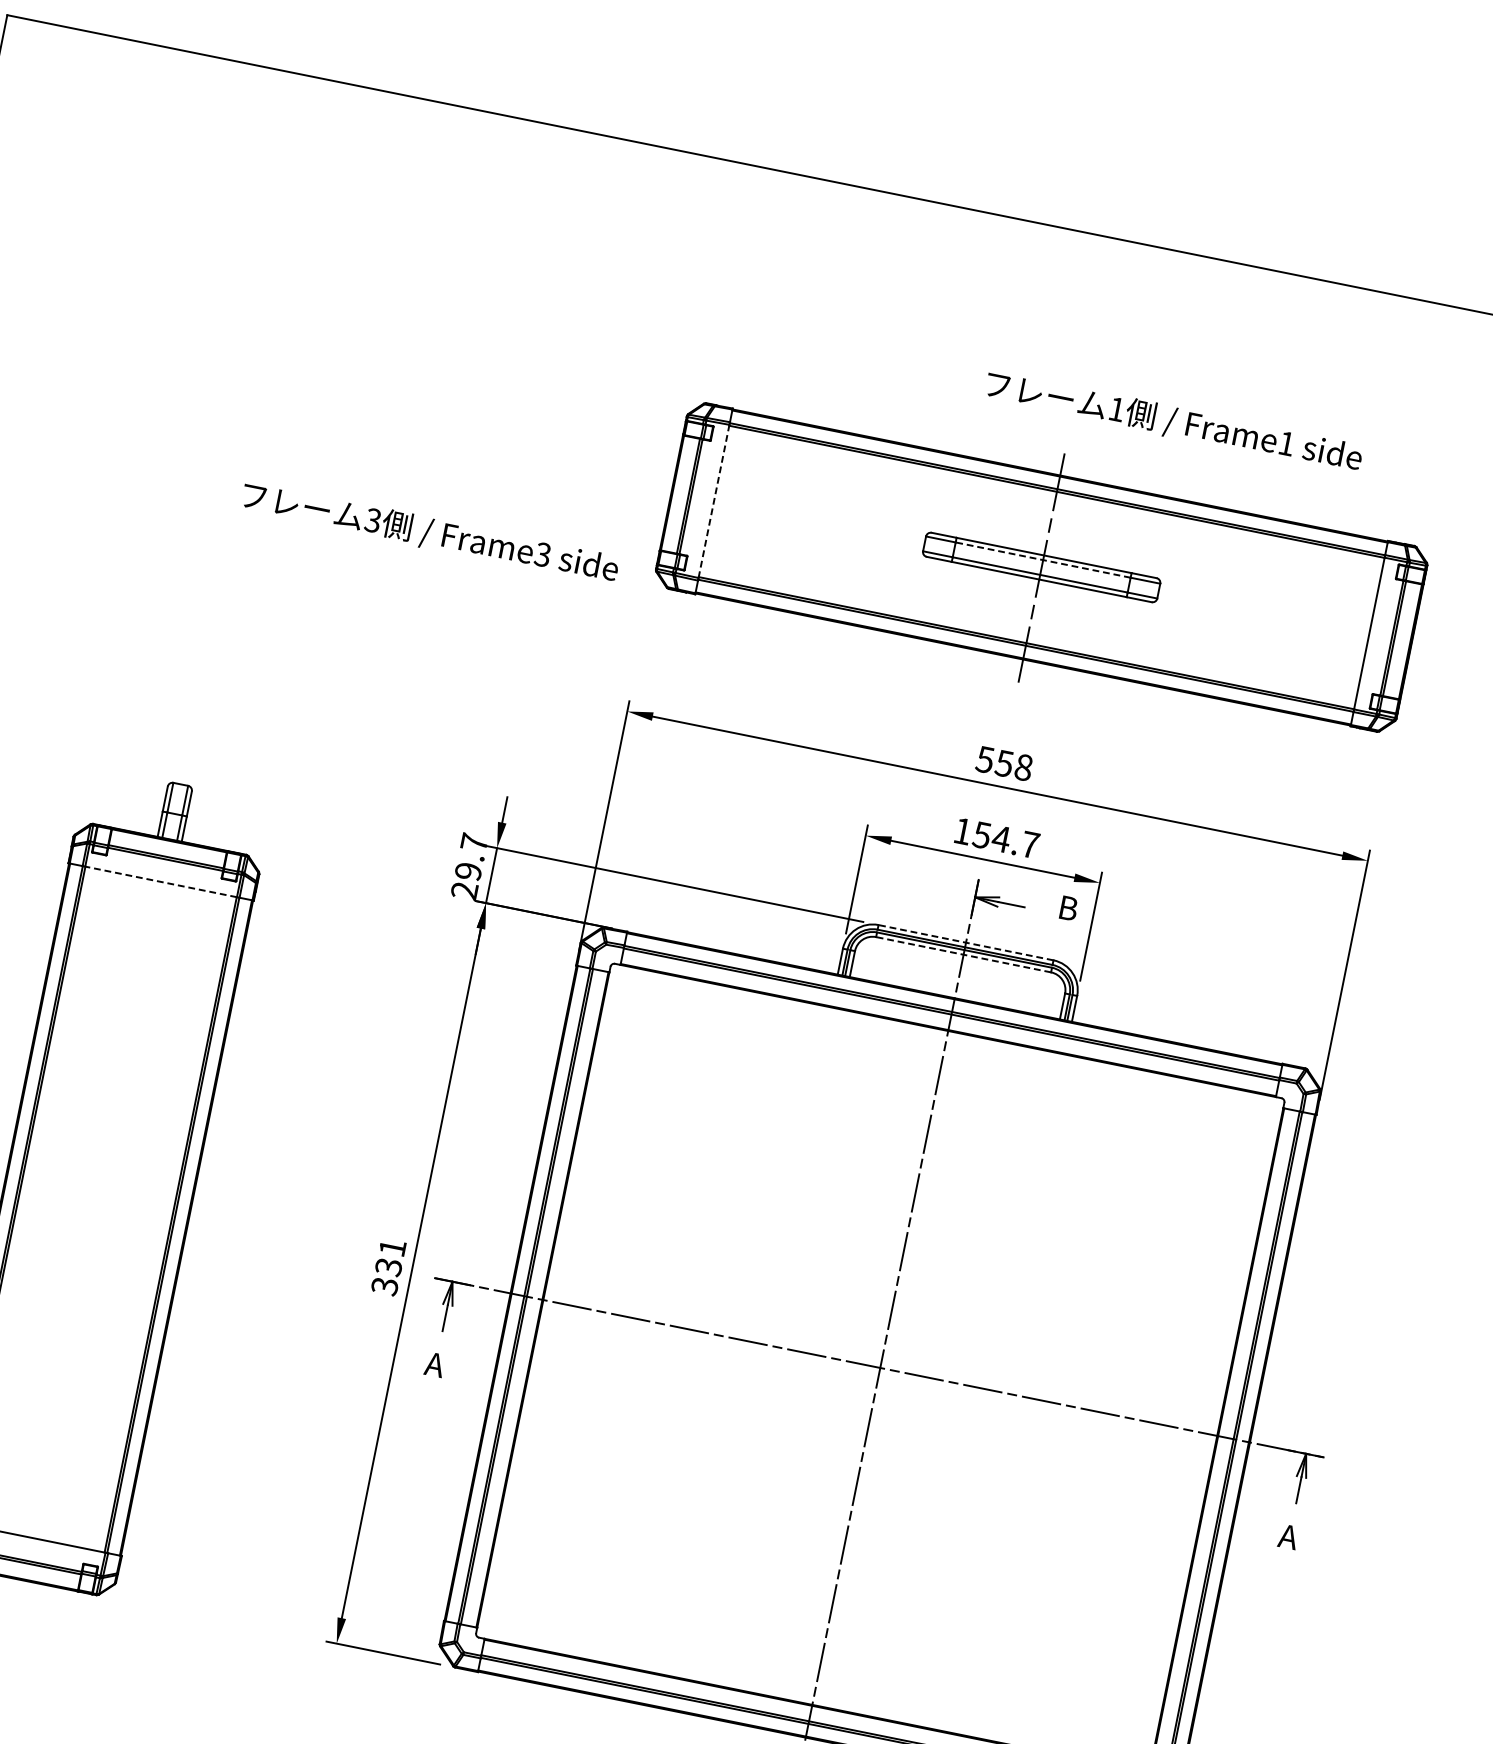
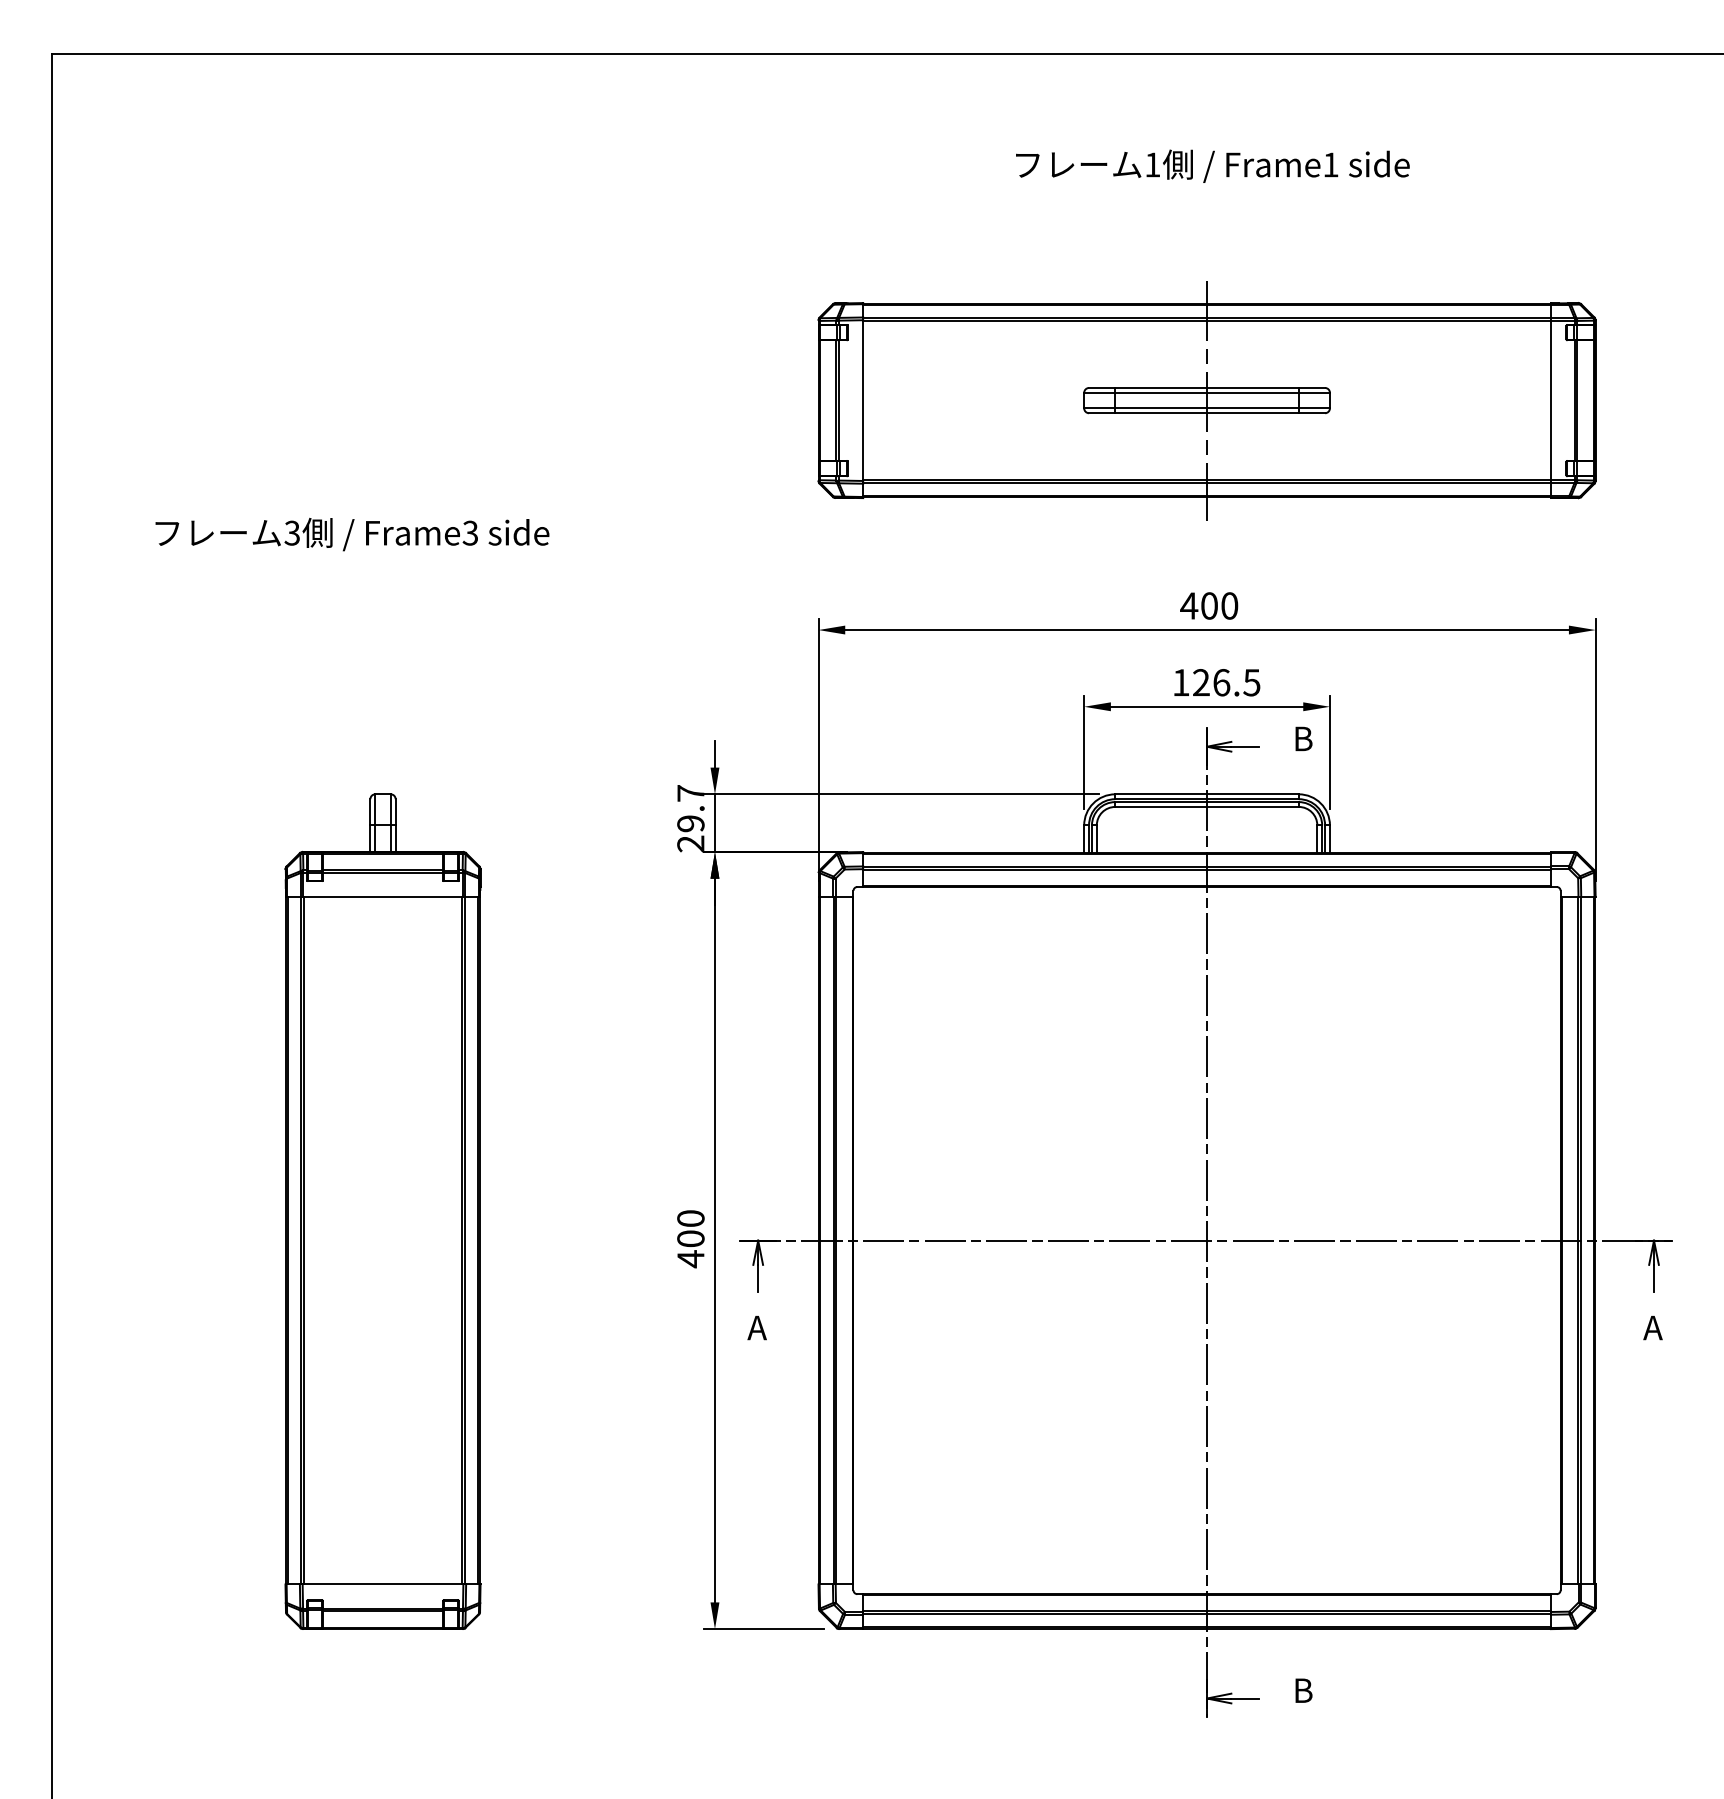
text: (1173, 421) -> (1212, 165), moved
line: (714, 501) -> (863, 400), dashed -> solid
text: (430, 533) -> (352, 534), moved
line: (1043, 559) -> (1207, 392), dashed -> solid
text: (1004, 763) -> (1209, 605), 558 -> 400
text: (1006, 839) -> (1226, 682), 154.7 -> 126.5
line: (161, 881) -> (383, 896), dashed -> solid
line: (966, 942) -> (1207, 794), dashed -> solid
line: (964, 954) -> (1207, 806), dashed -> solid
text: (388, 1267) -> (690, 1239), 331 -> 400

